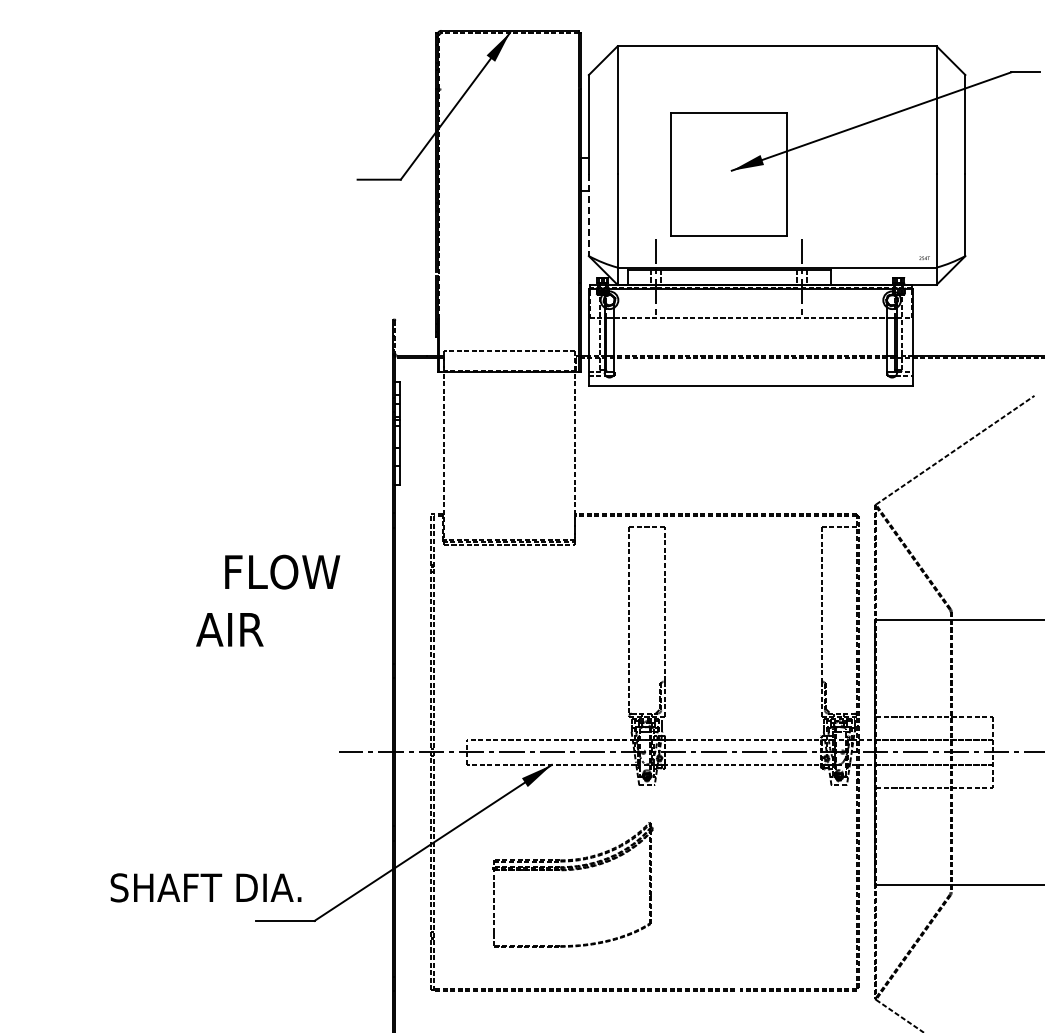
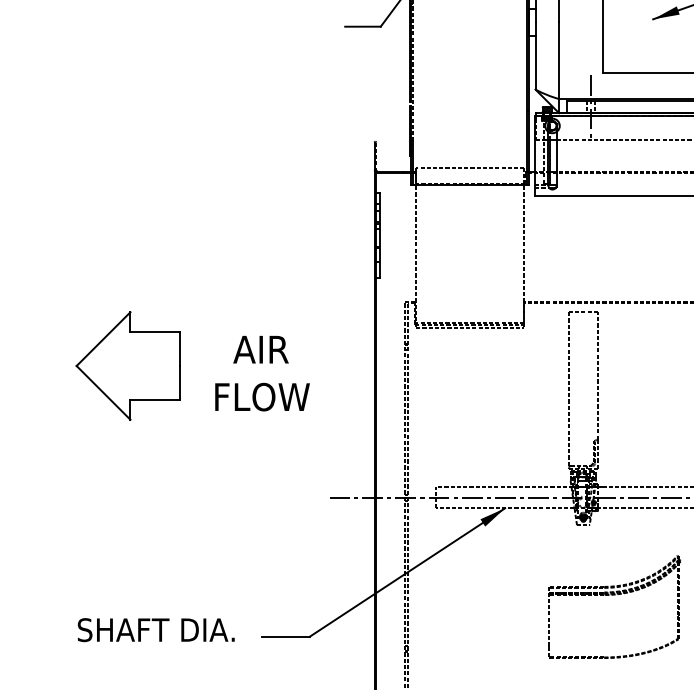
line: (588, 215) -> (535, 56), dashed -> solid
text: (280, 571) -> (281, 349), FLOW -> AIR
part: (93, 591) -> (127, 365), added
text: (255, 629) -> (261, 396), AIR -> FLOW
part: (572, 870) -> (614, 595), moved
text: (205, 887) -> (155, 629), moved

